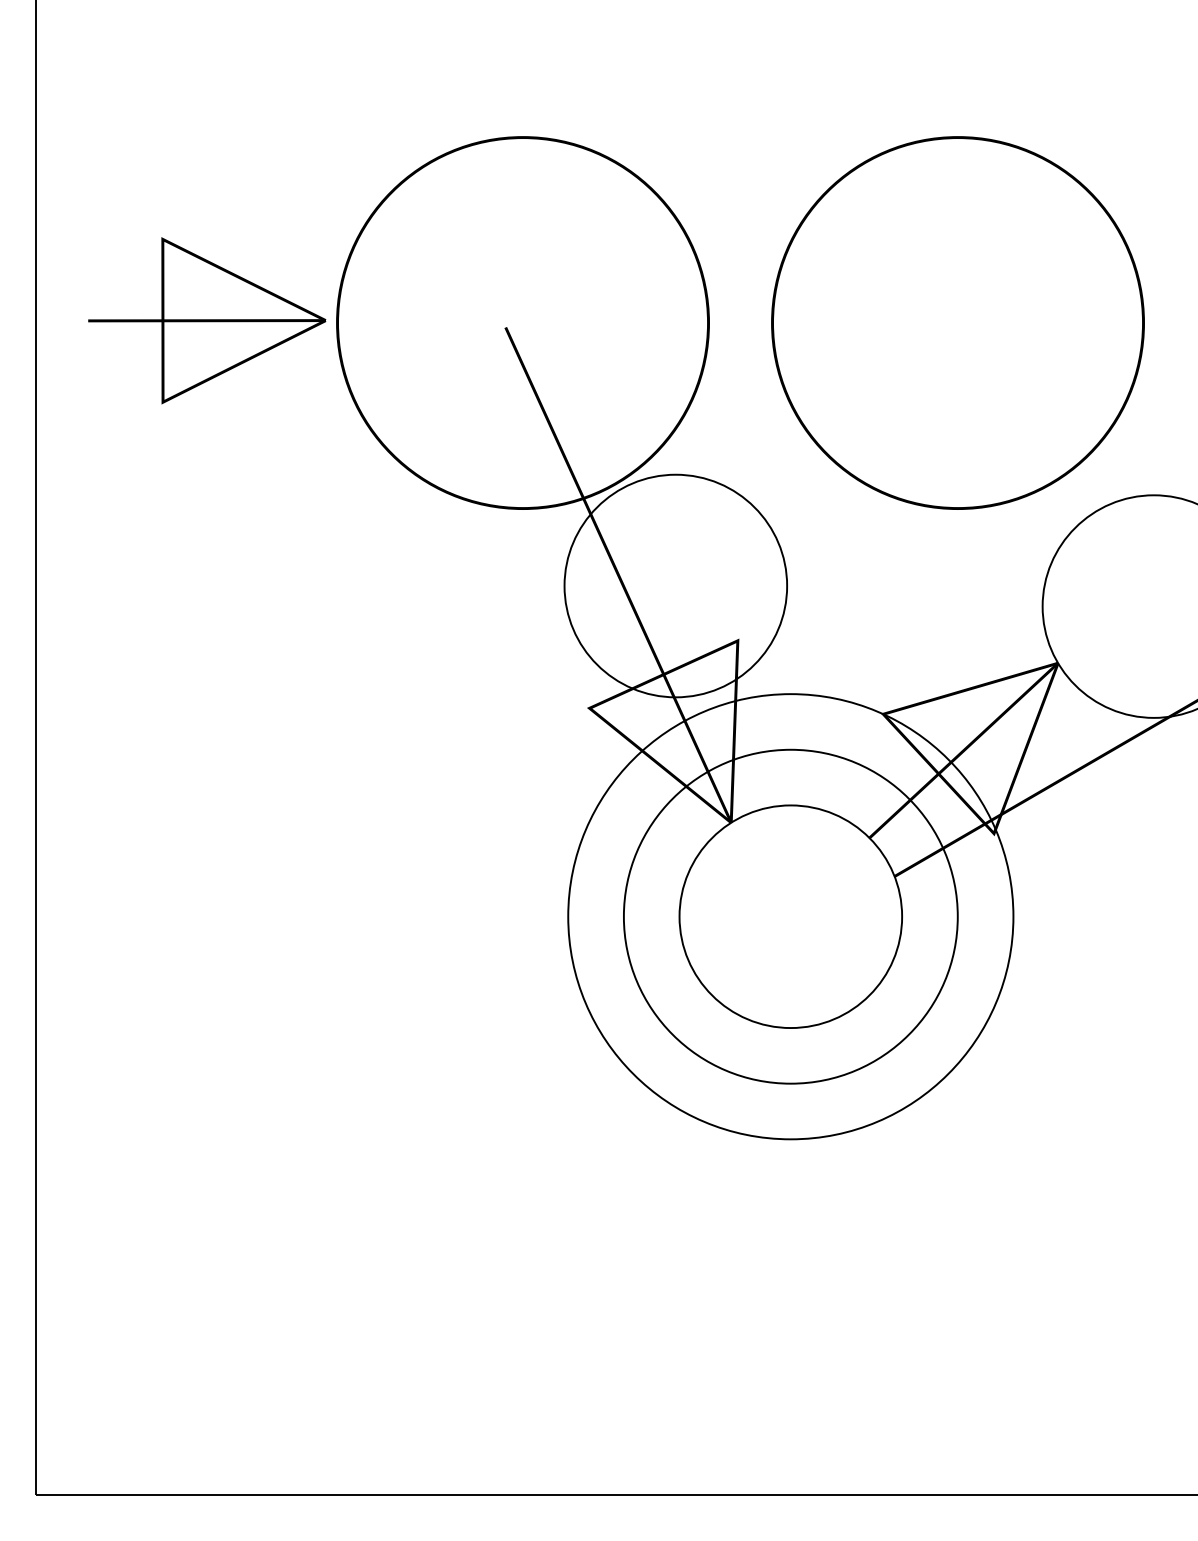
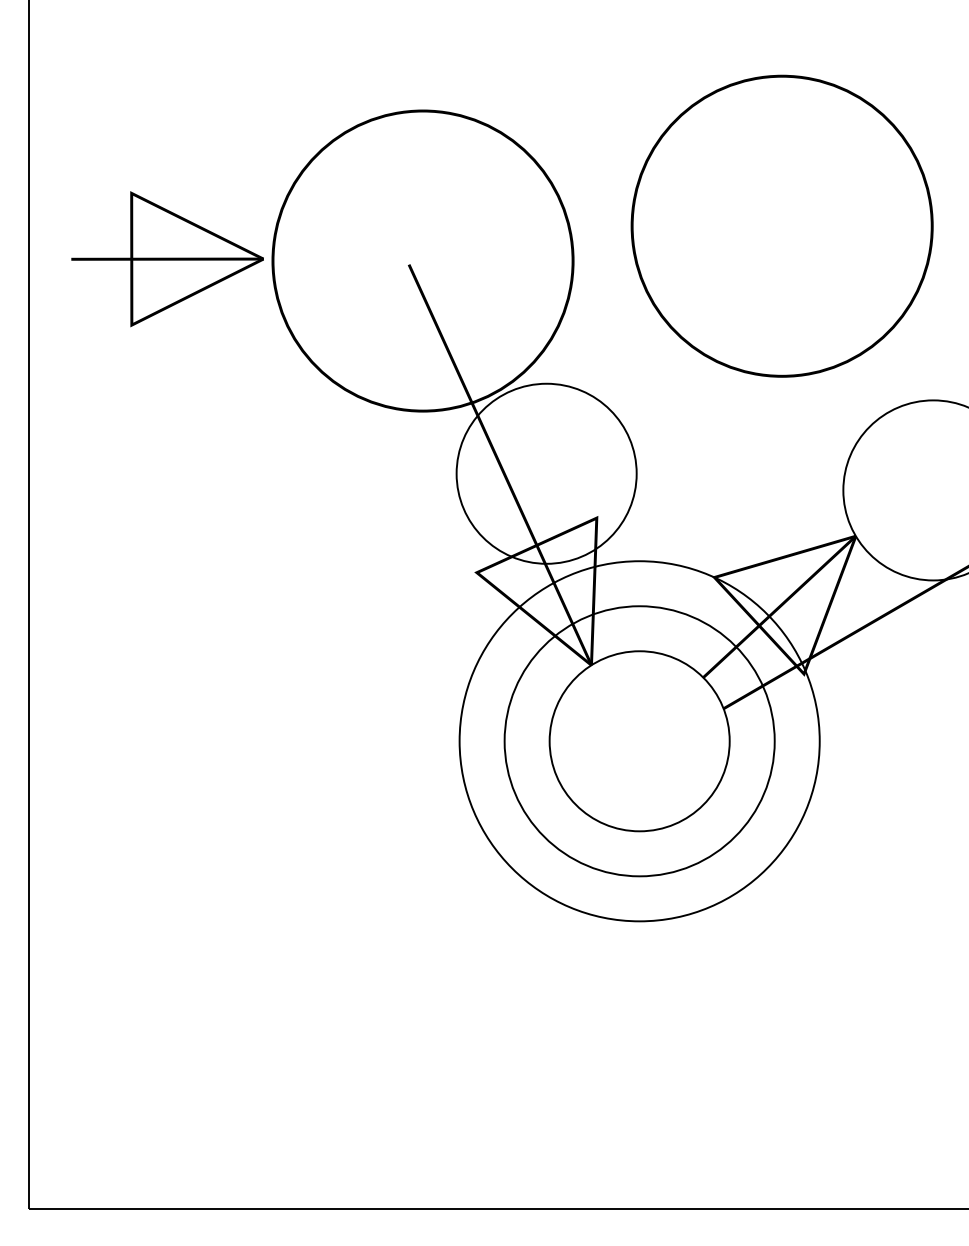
part: (957, 322) -> (781, 225), moved

